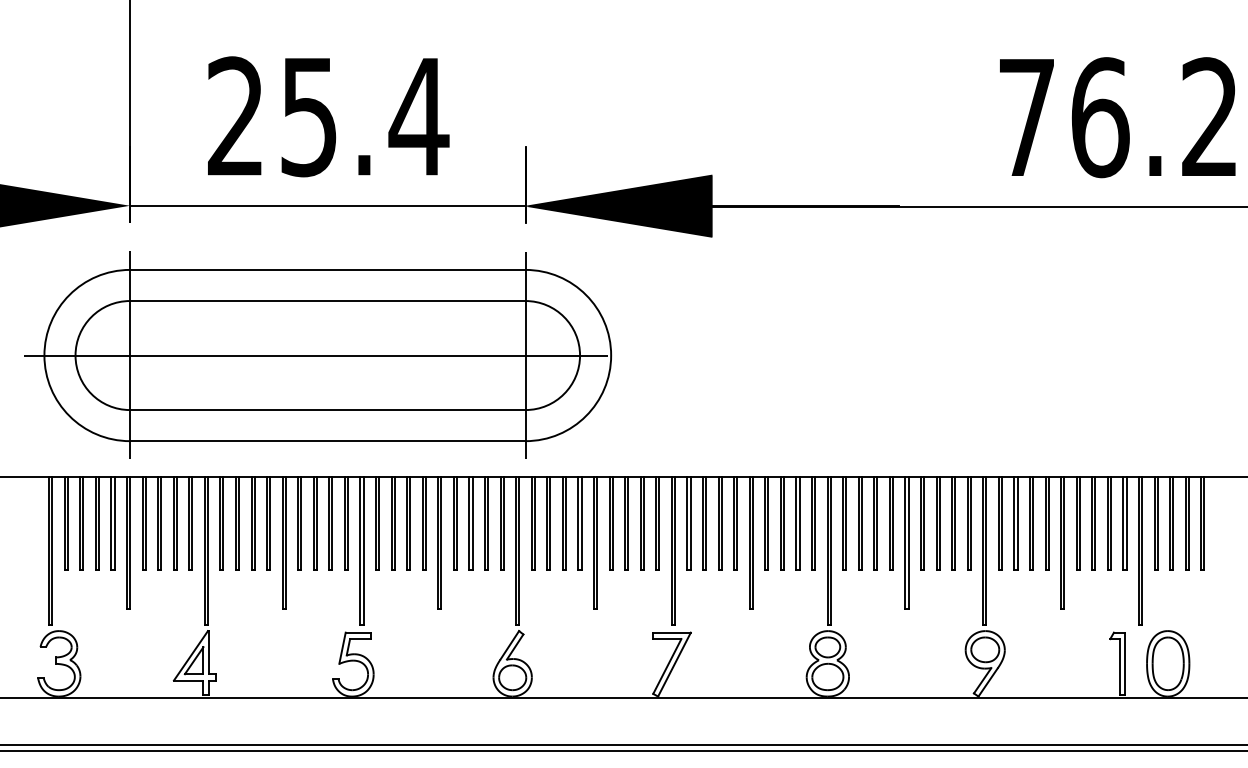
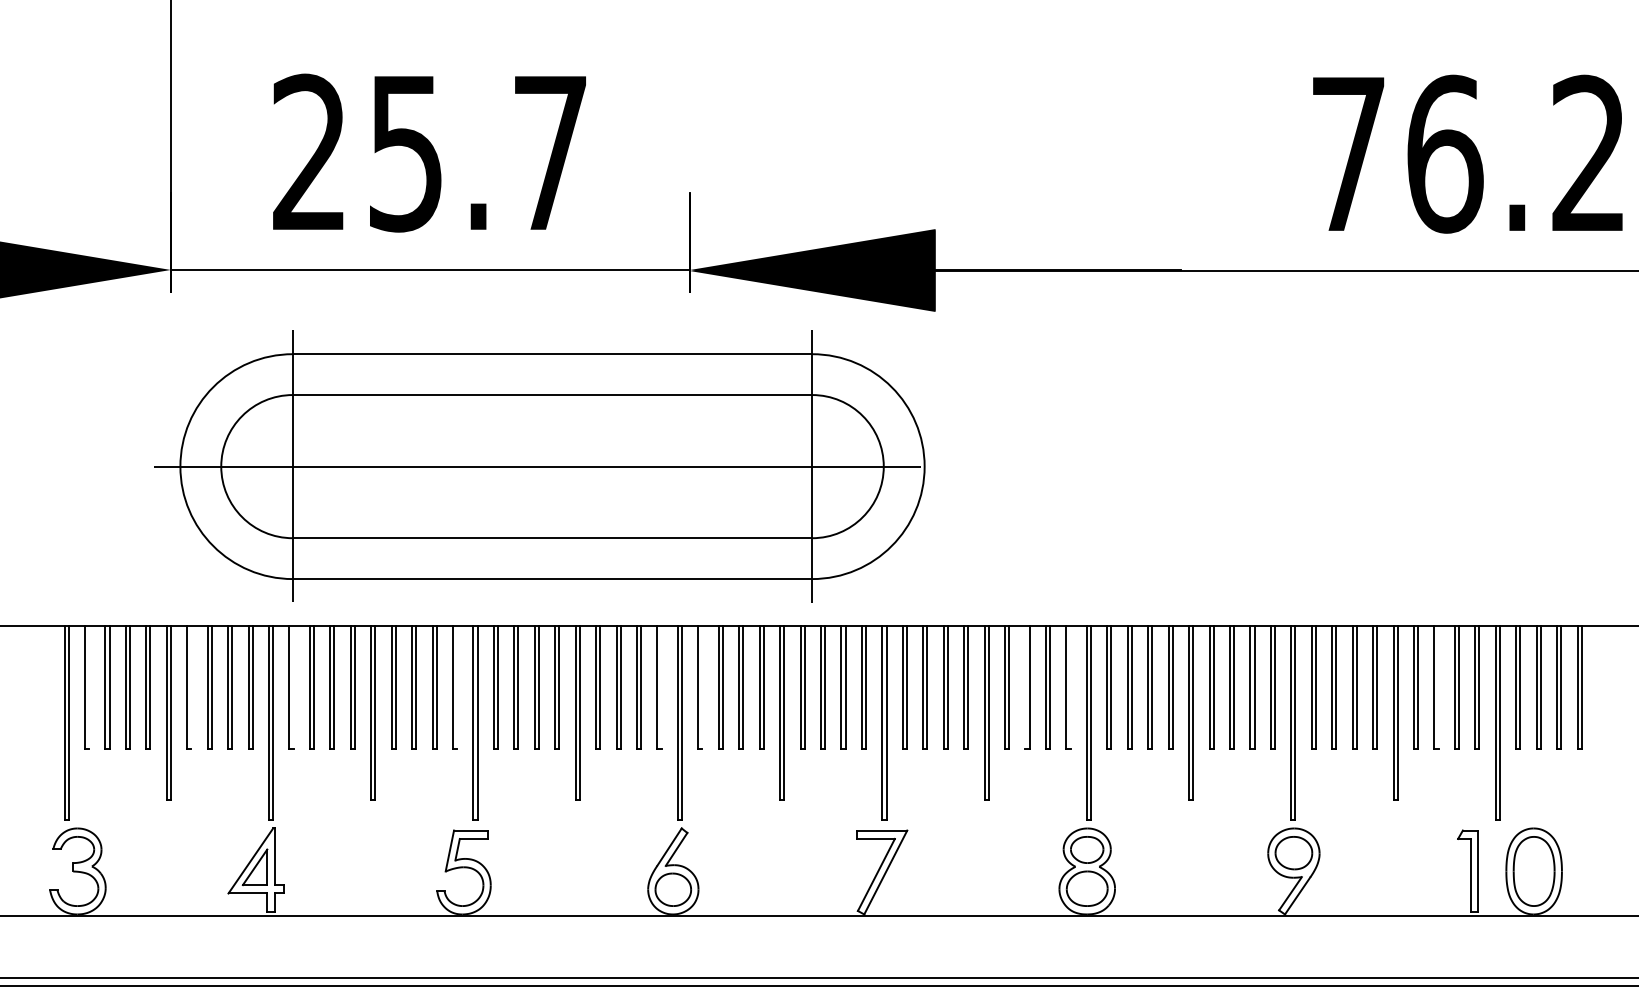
text: (419, 116) -> (550, 152), 25.4 -> 25.7
part: (317, 355) -> (539, 466), moved
line: (68, 523) -> (89, 687), removed
line: (145, 523) -> (191, 687), removed
line: (223, 523) -> (293, 687), removed
line: (348, 523) -> (457, 687), removed
line: (503, 523) -> (661, 687), removed
line: (534, 523) -> (702, 687), removed
line: (780, 523) -> (1025, 687), removed
line: (815, 523) -> (1070, 687), removed
line: (1095, 523) -> (1438, 687), removed

